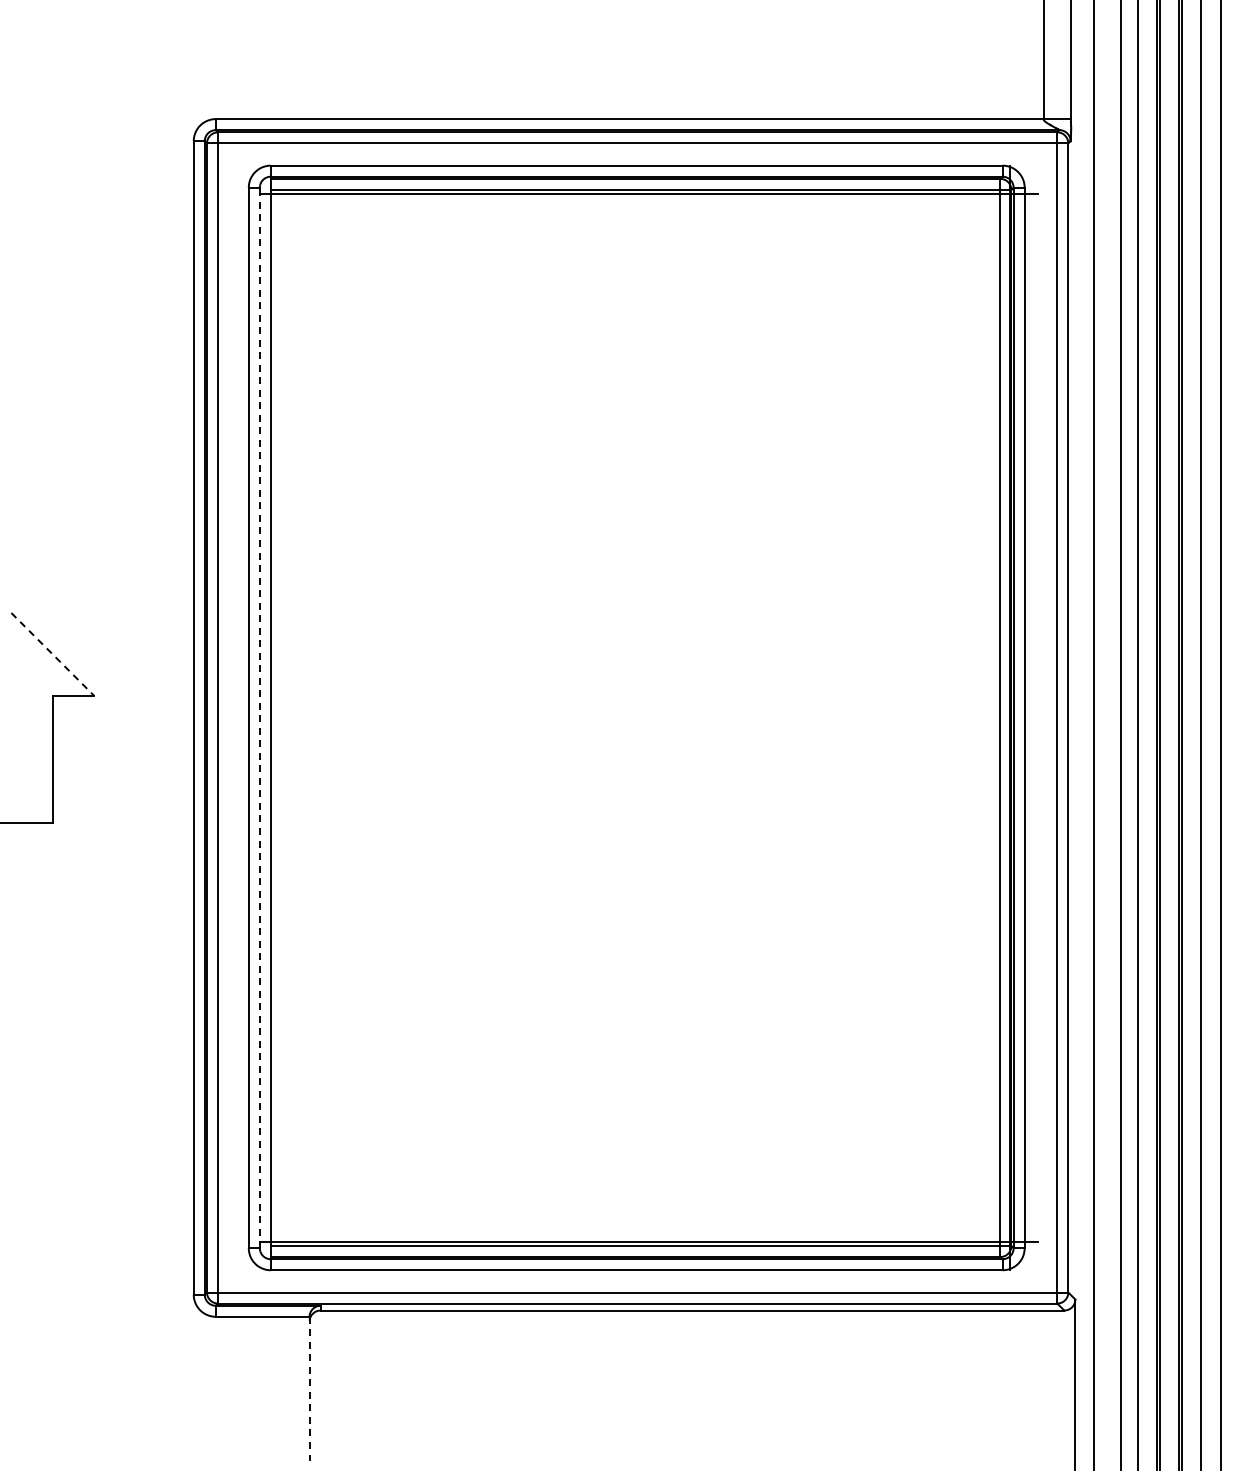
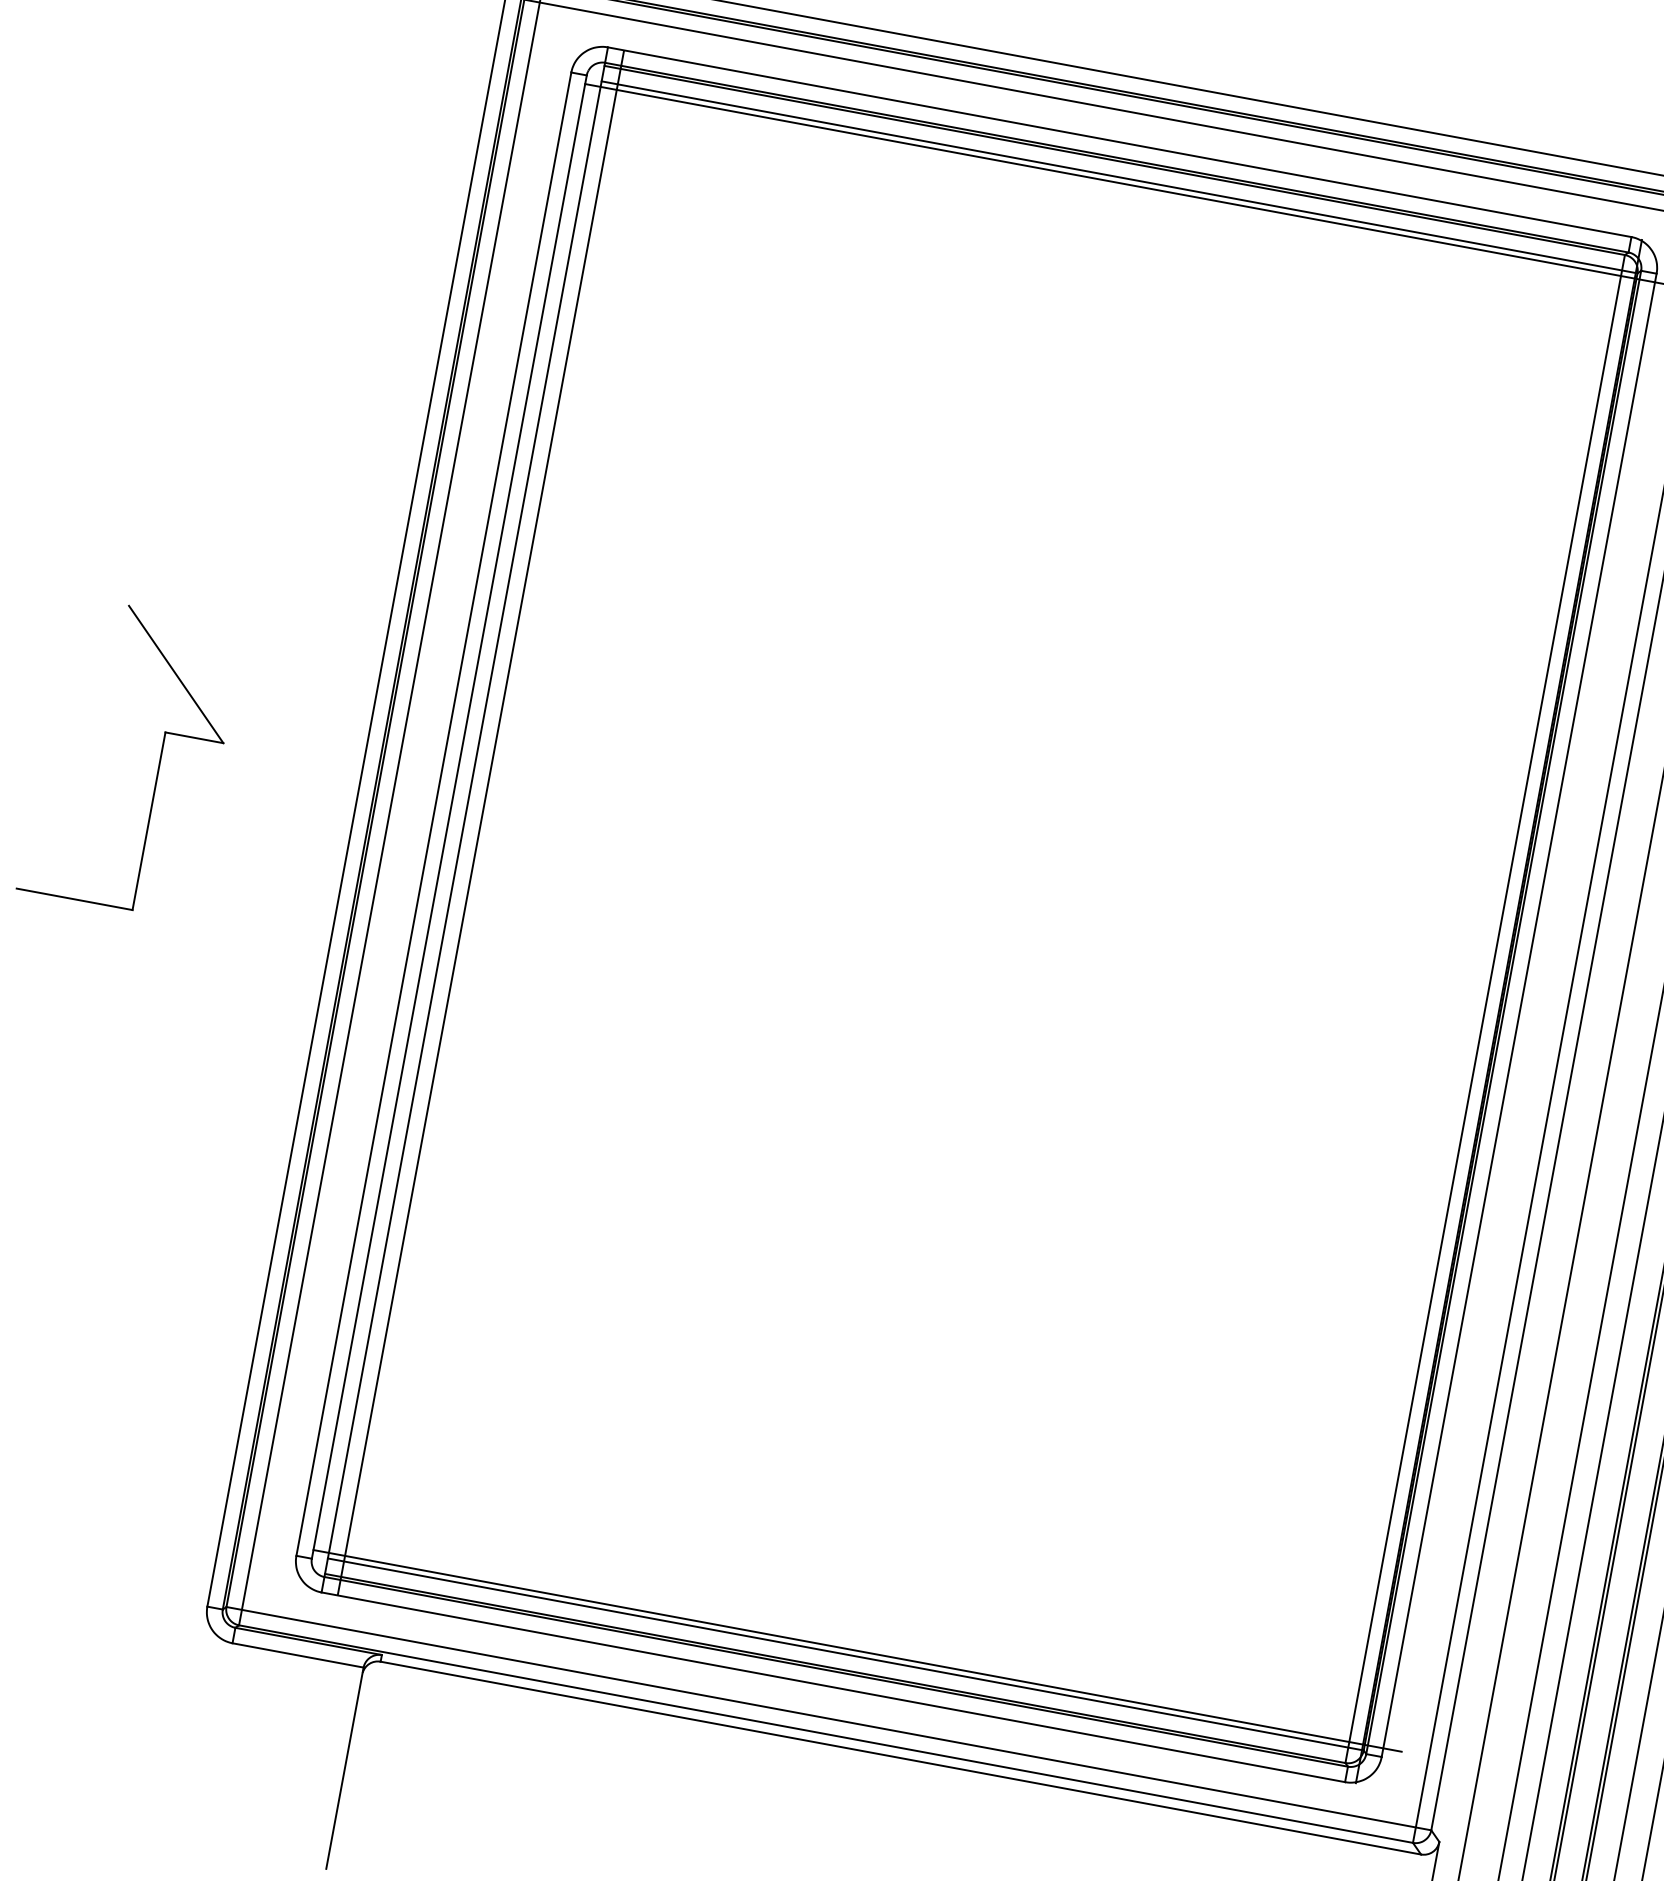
line: (52, 654) -> (175, 674), dashed -> solid
line: (259, 717) -> (448, 816), dashed -> solid
line: (282, 717) -> (481, 822), added
line: (309, 1388) -> (344, 1767), dashed -> solid

